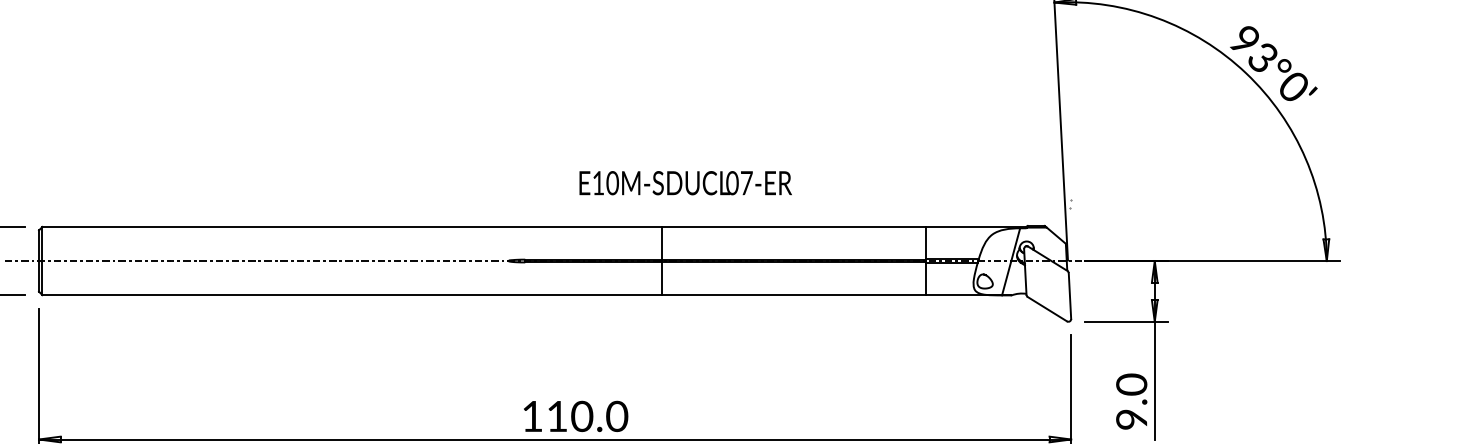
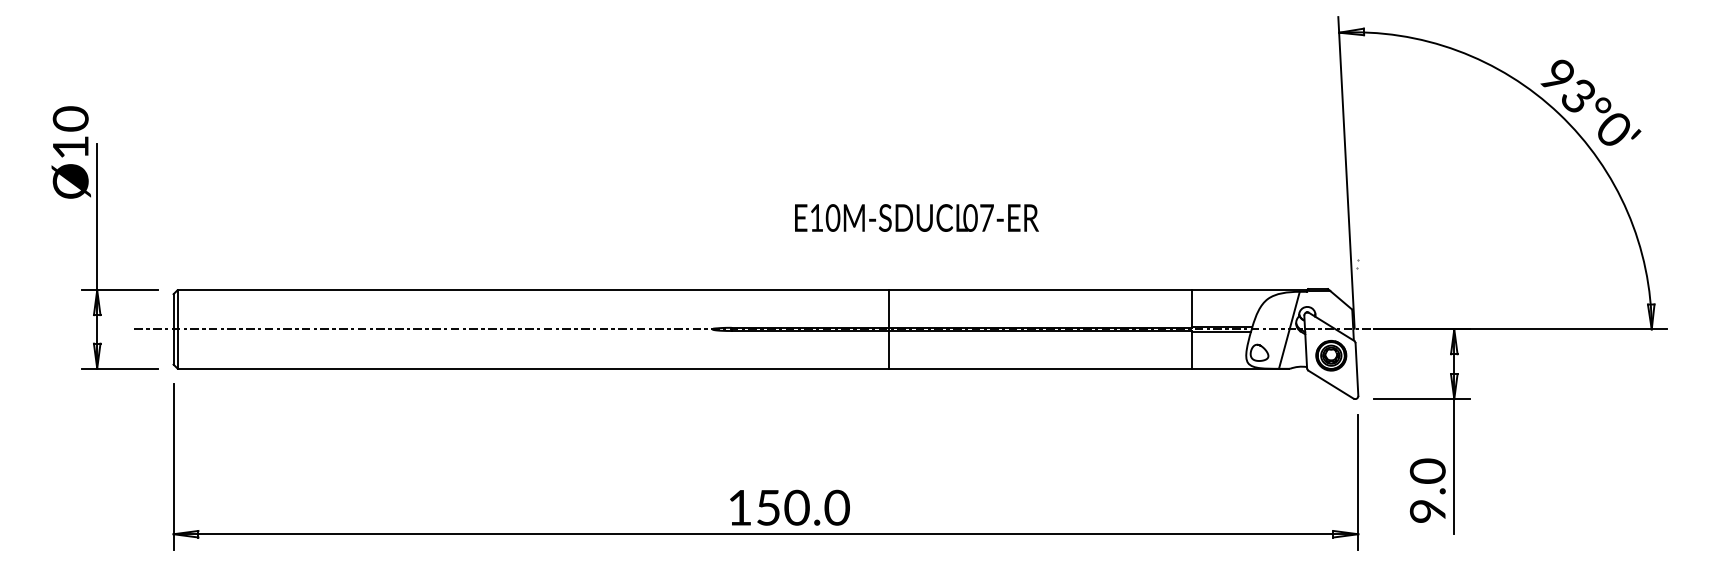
text: (685, 182) -> (916, 217), moved
part: (1047, 283) -> (1331, 355), added
text: (557, 416) -> (768, 507), 110.0 -> 150.0

